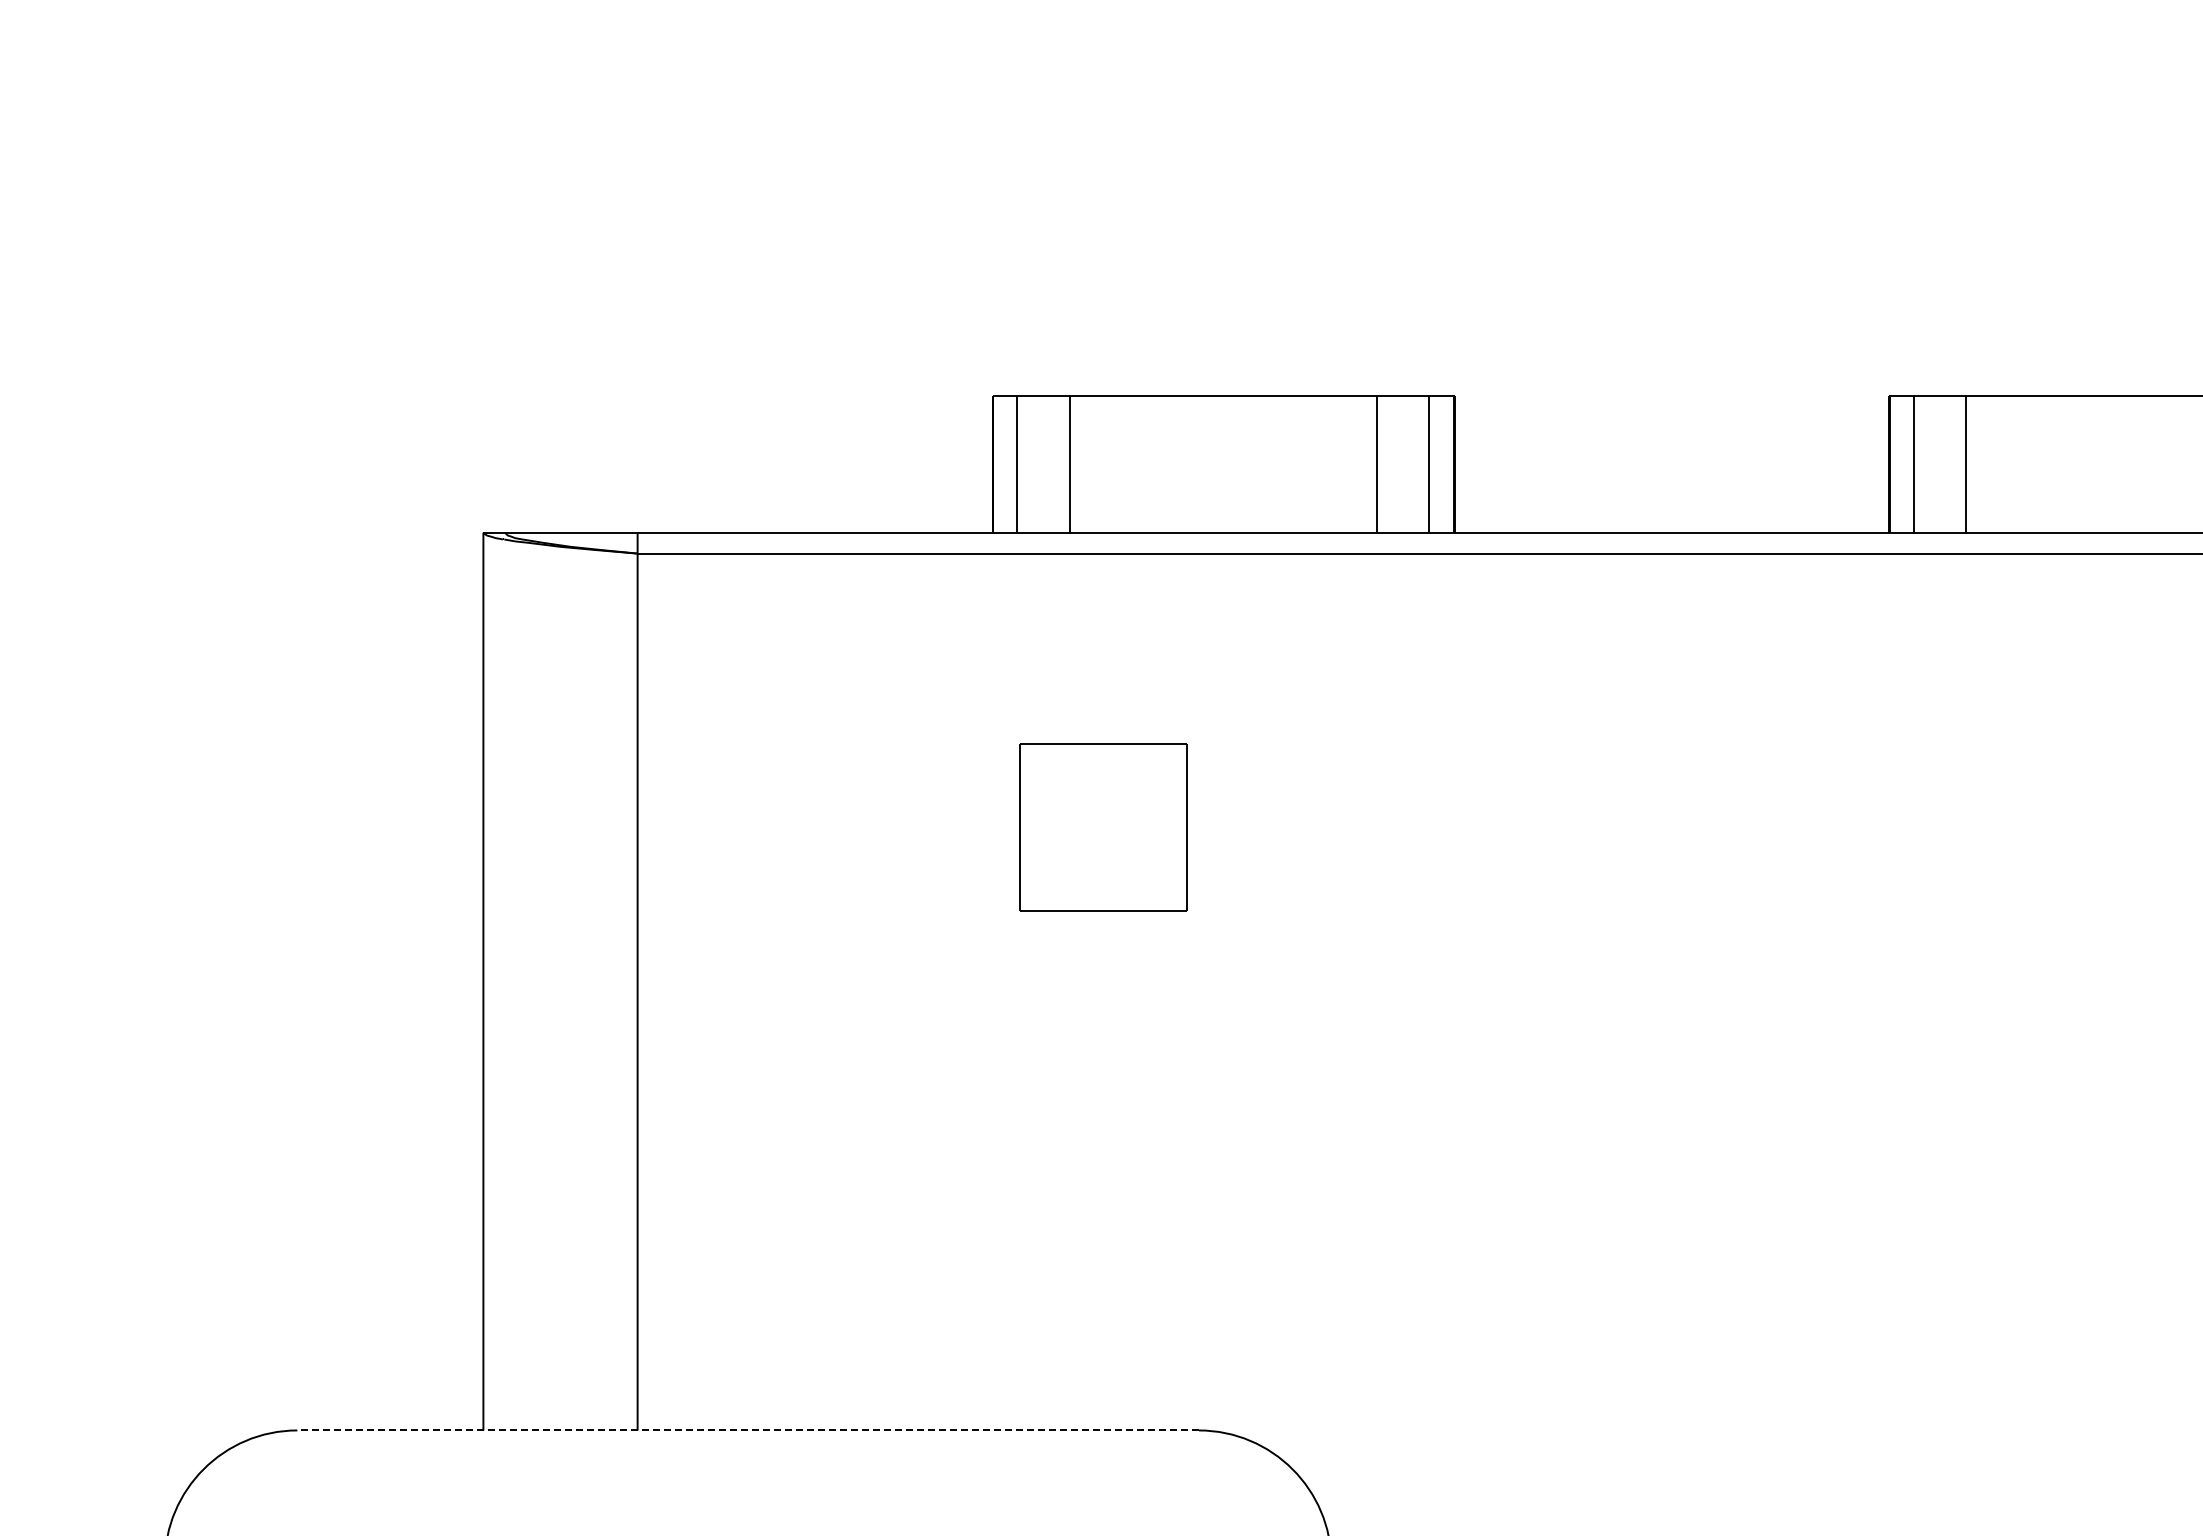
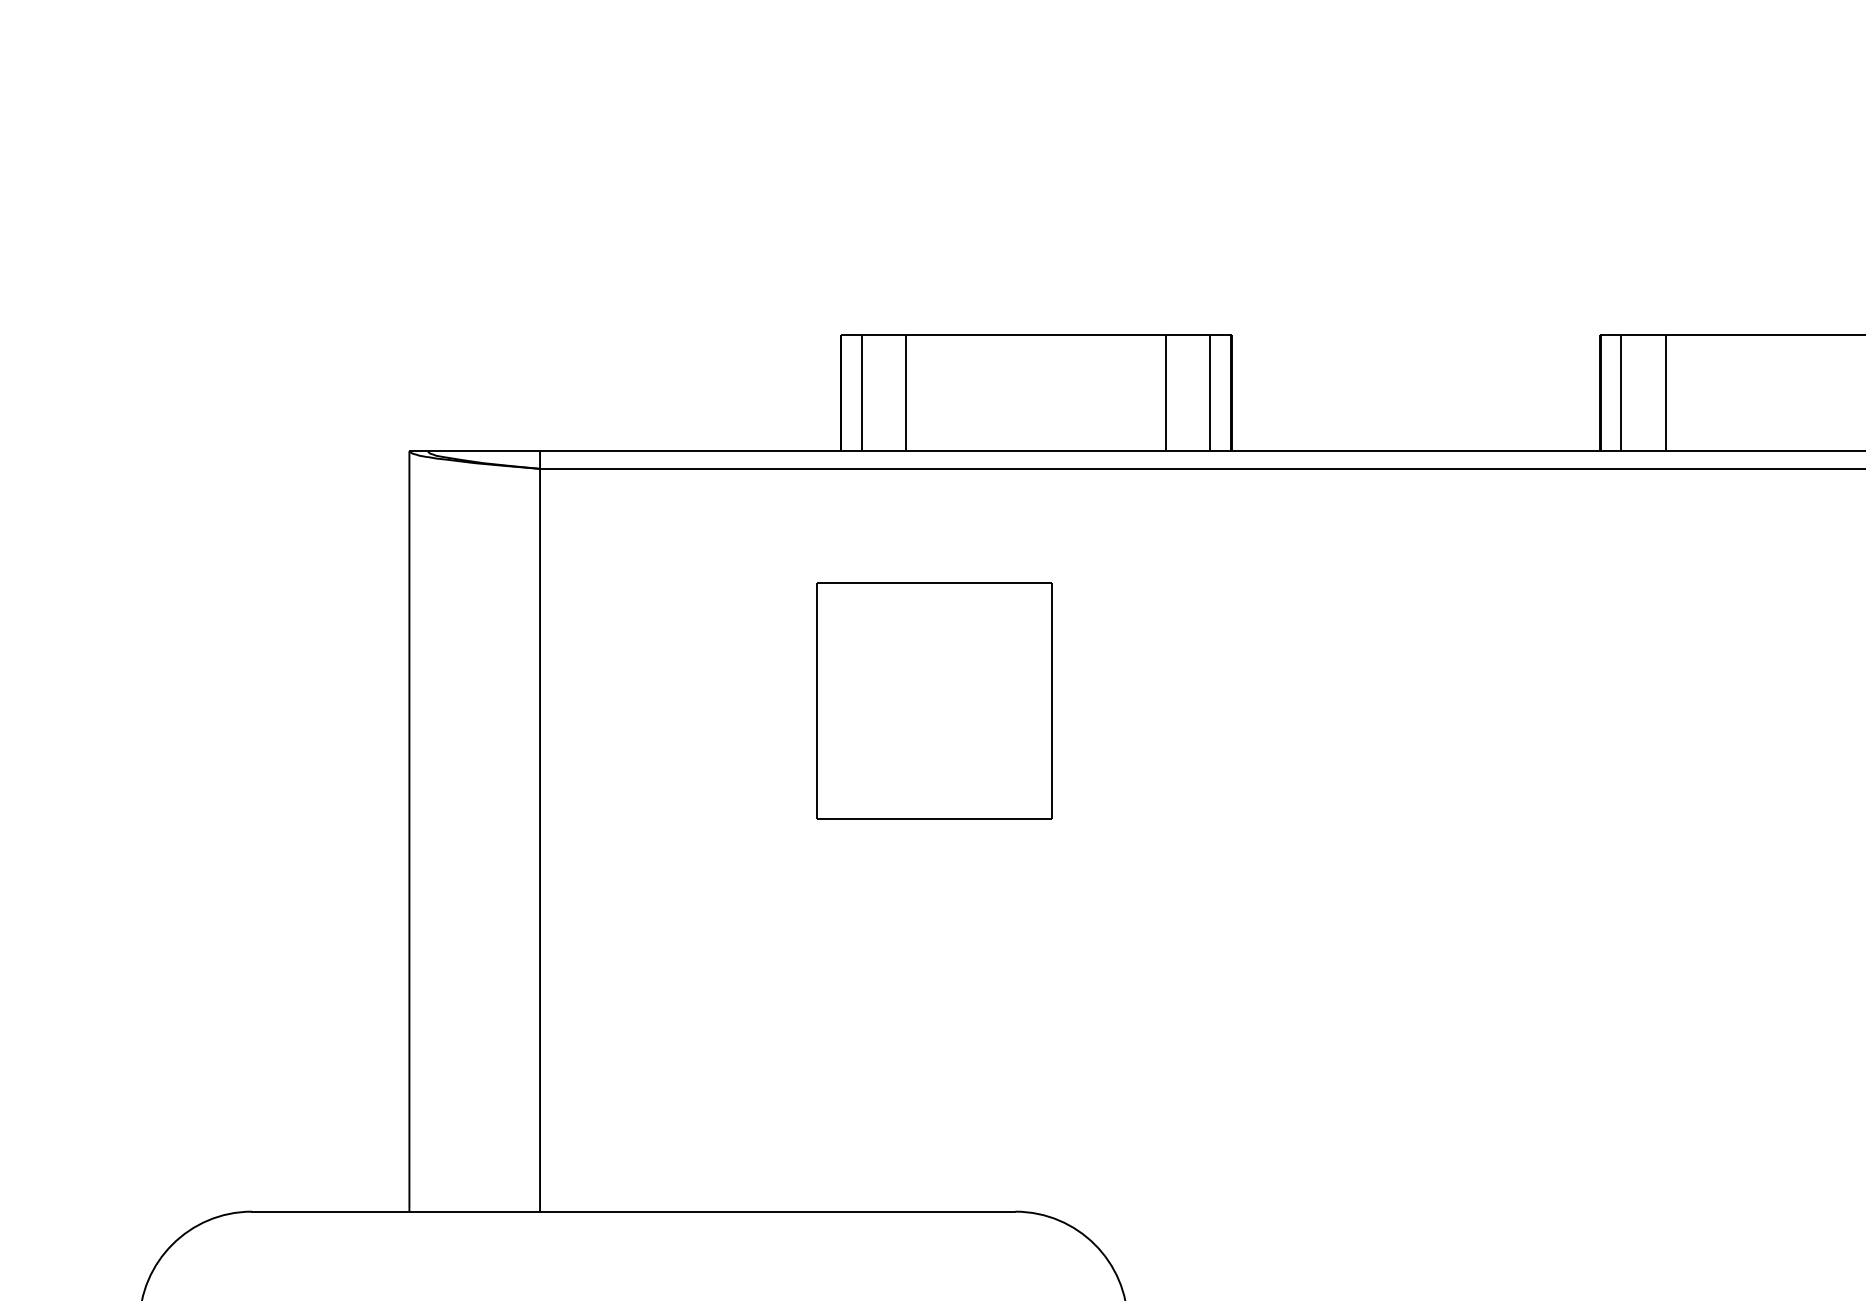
part: (1102, 826) -> (933, 700), size x1.67
line: (748, 1430) -> (633, 1211), dashed -> solid

